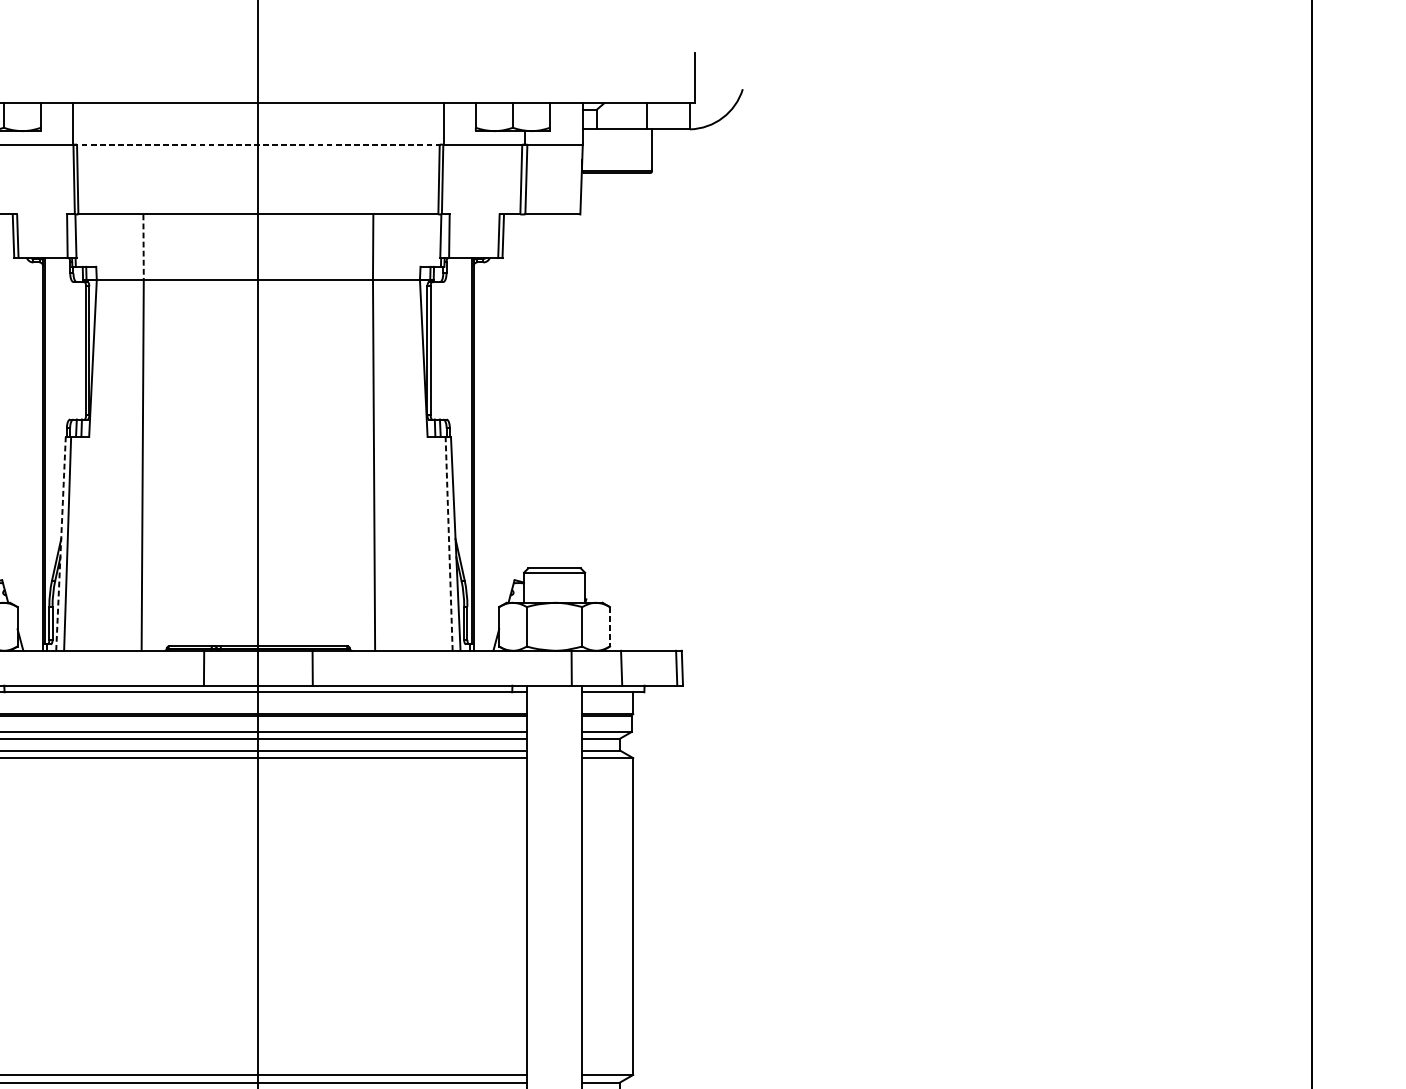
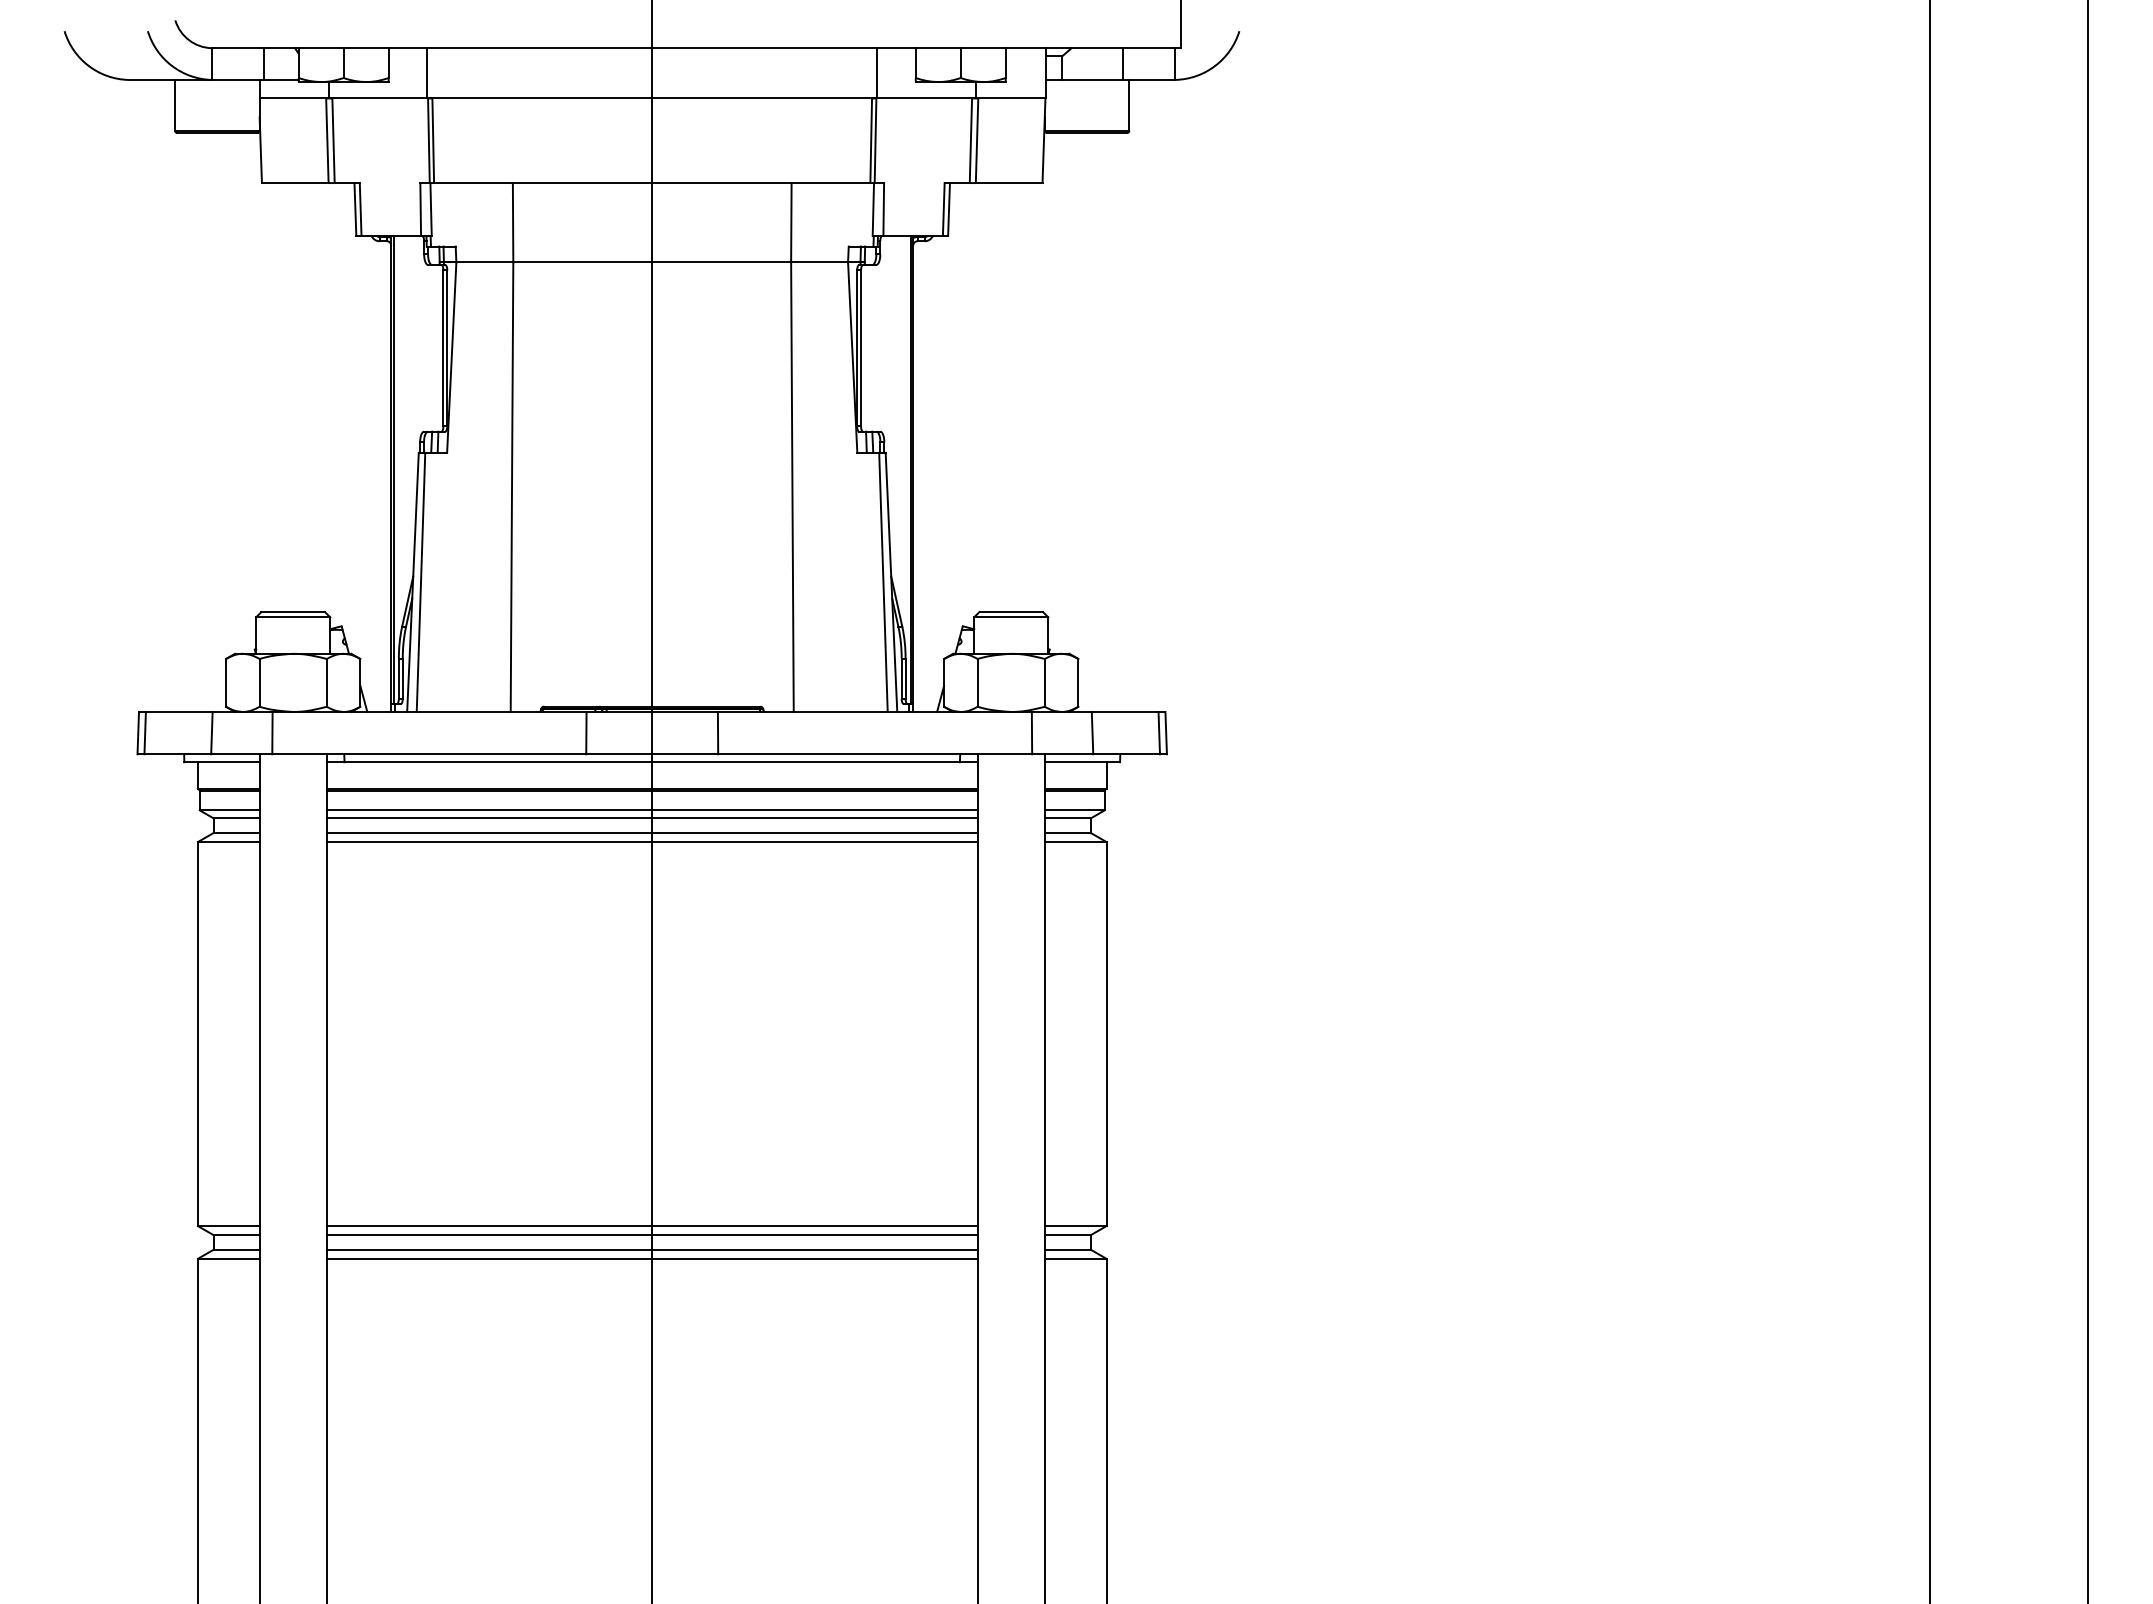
line: (258, 144) -> (652, 98), dashed -> solid
line: (143, 246) -> (513, 222), dashed -> solid
line: (60, 543) -> (412, 582), dashed -> solid
line: (449, 543) -> (883, 582), dashed -> solid
line: (610, 626) -> (1078, 682), dashed -> solid

